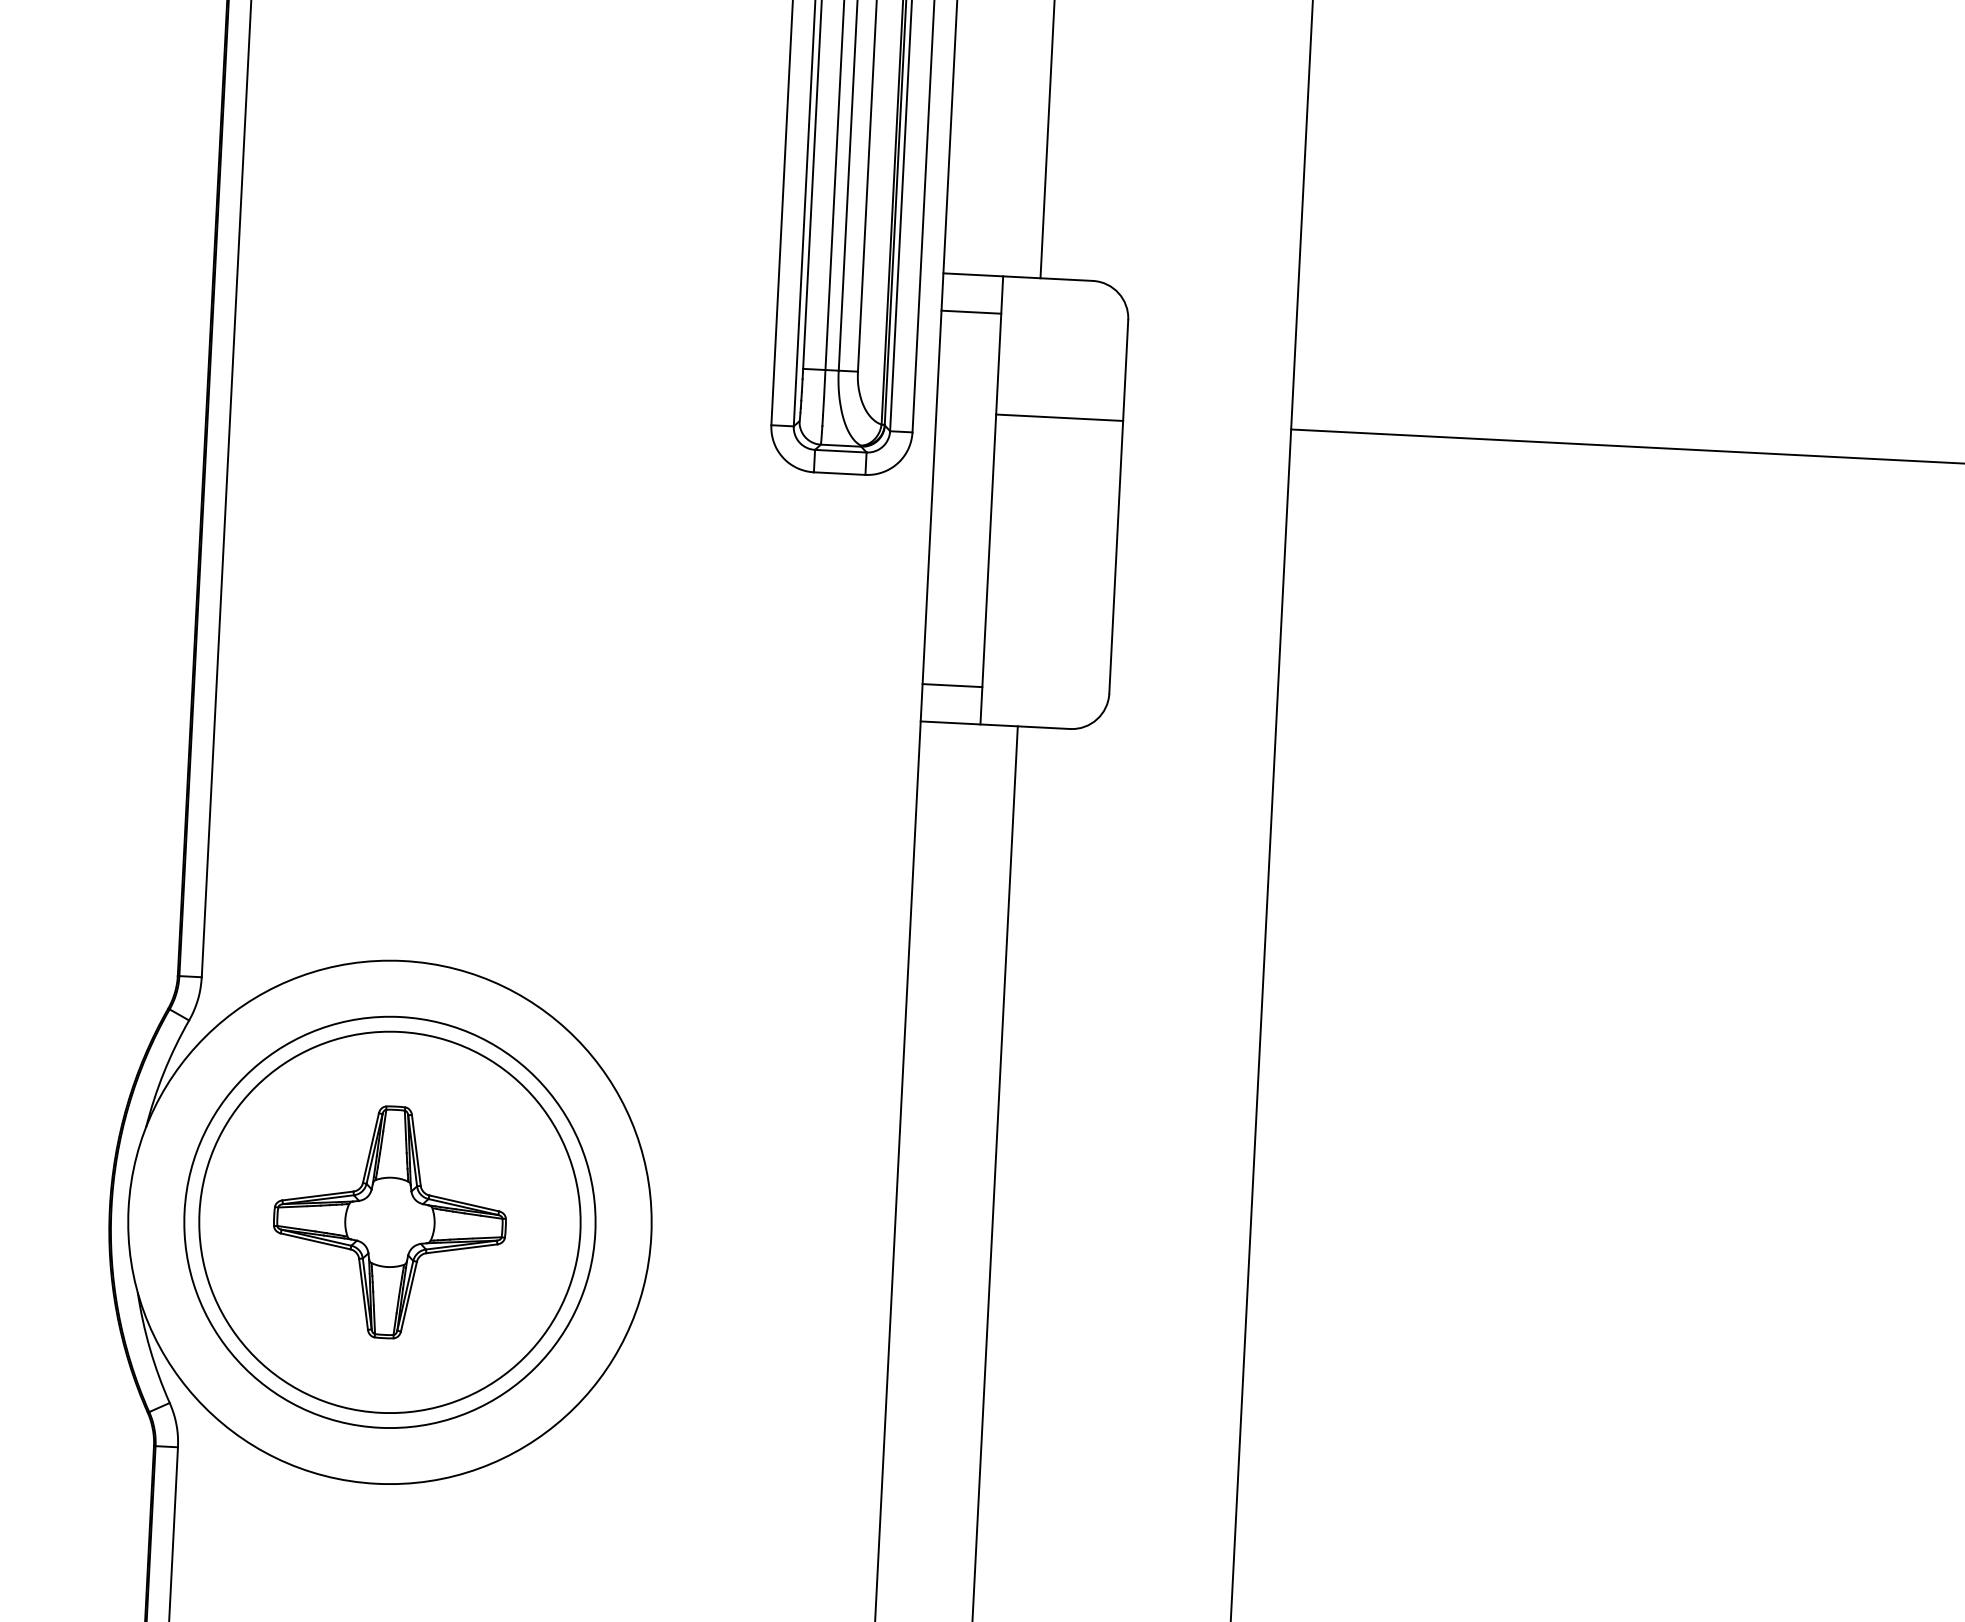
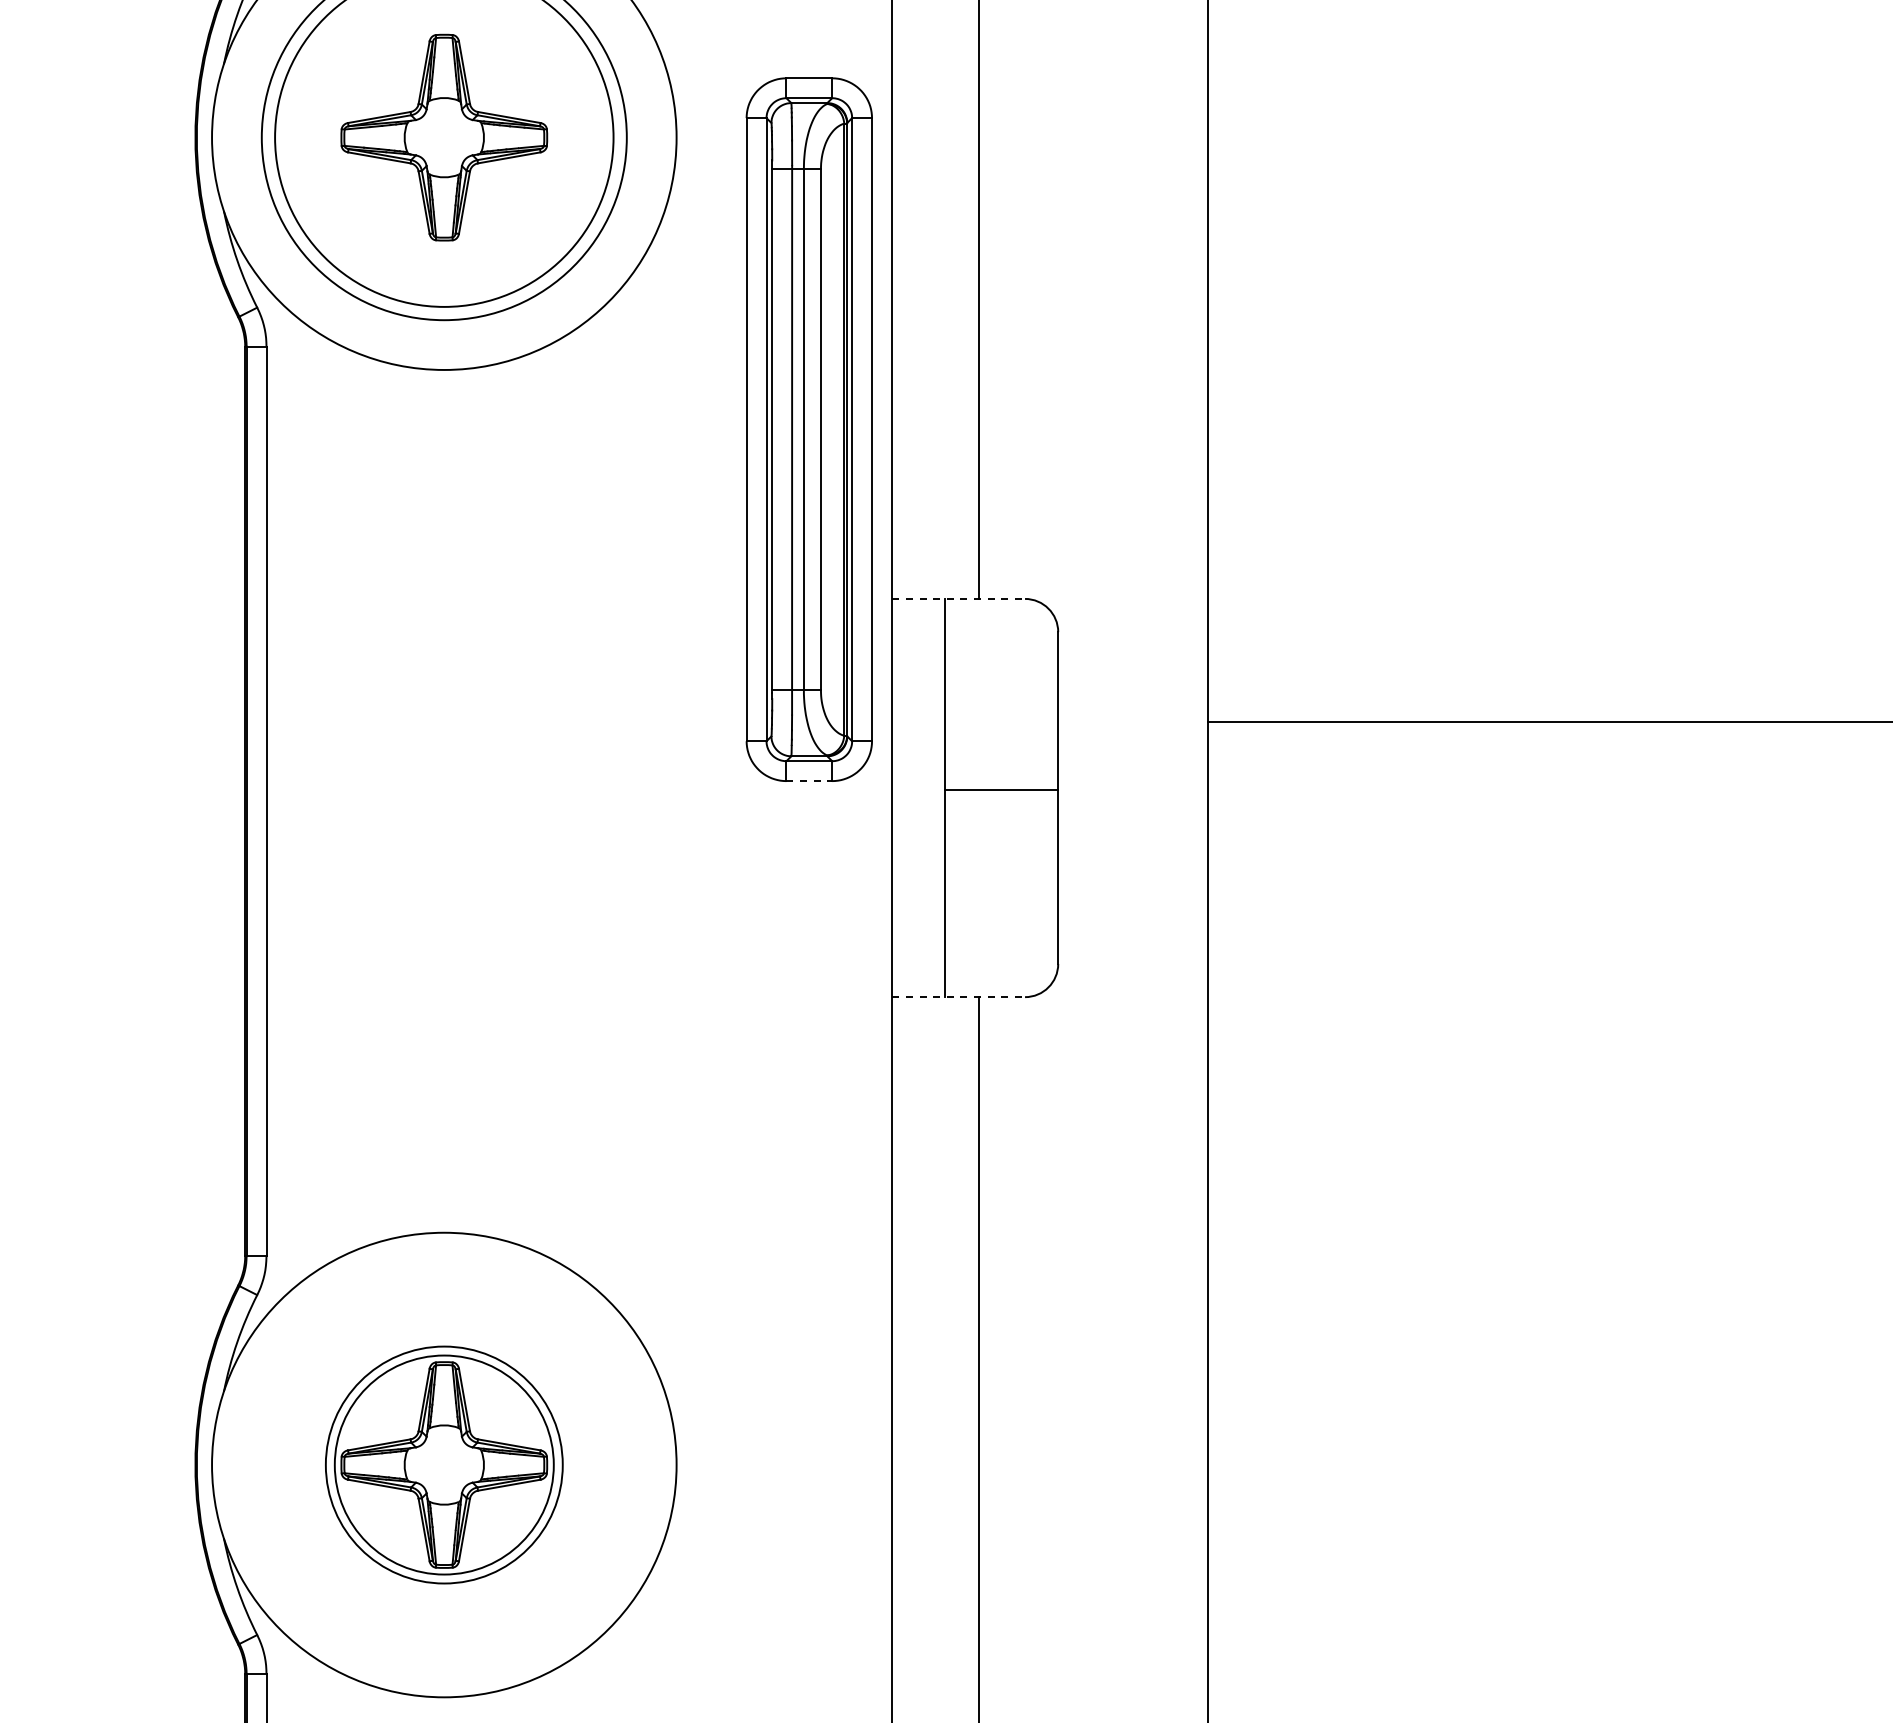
line: (1019, 276) -> (959, 598), solid -> dashed
line: (970, 312) -> (918, 632), removed
line: (1059, 417) -> (1001, 789), moved
line: (839, 474) -> (809, 781), solid -> dashed
line: (952, 685) -> (918, 963), removed
line: (996, 725) -> (959, 997), solid -> dashed
circle: (389, 1221) -> (443, 1464), size x0.6
circle: (390, 1221) -> (444, 1464), size x0.7

